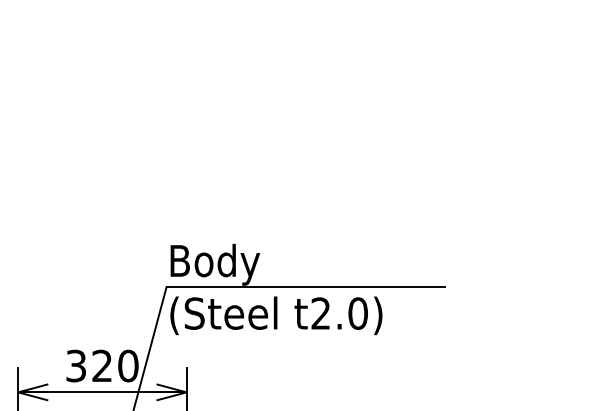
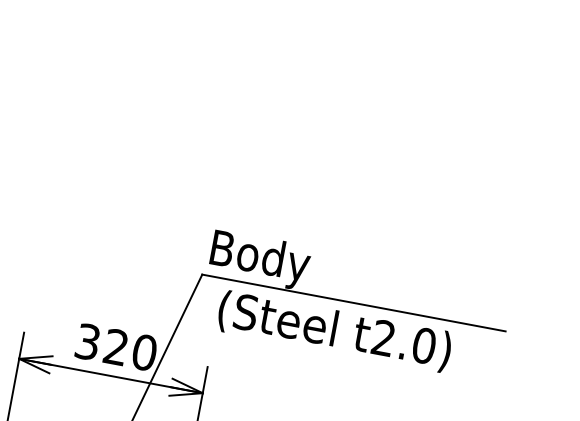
text: (276, 315) -> (334, 331), moved

